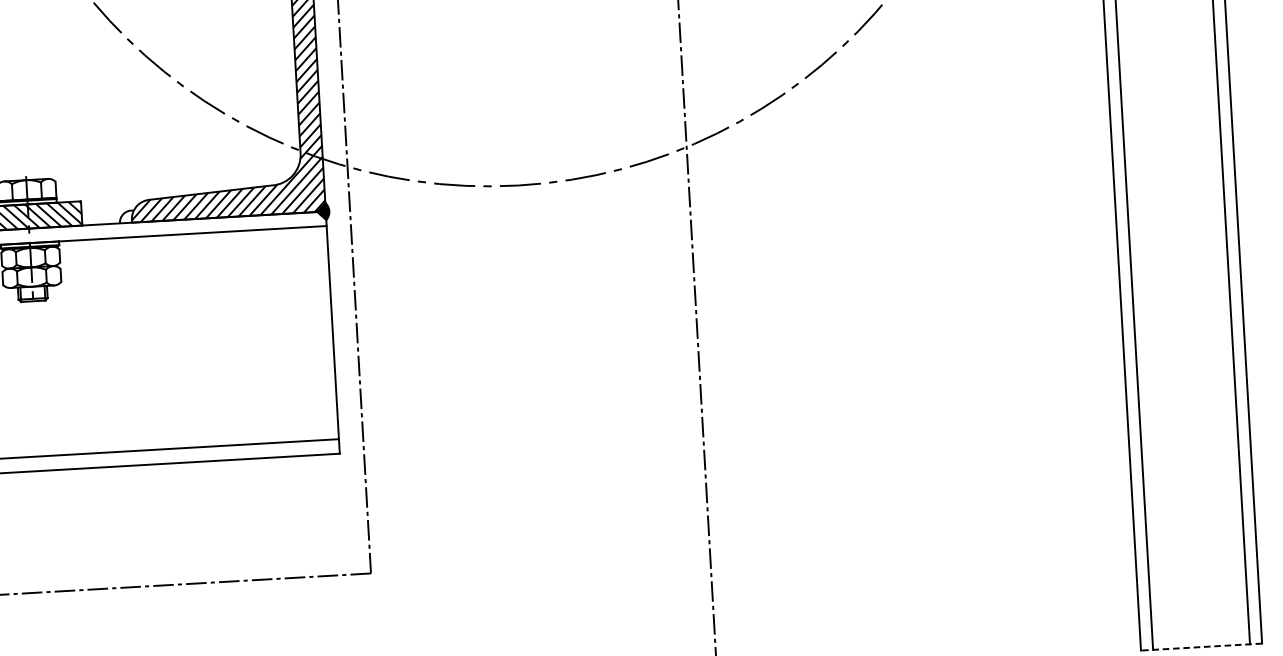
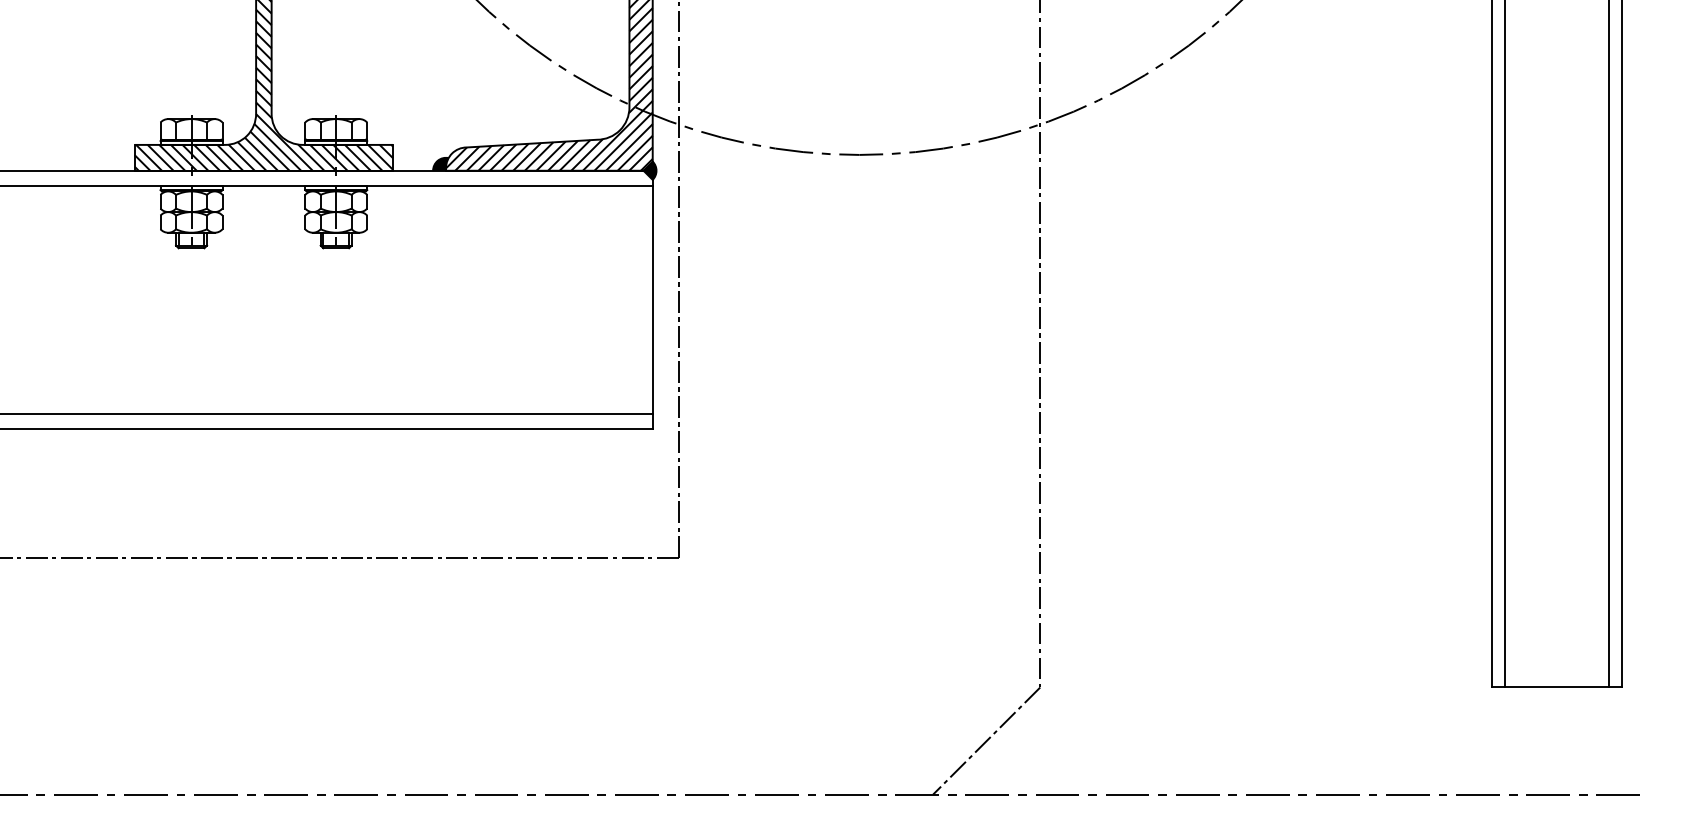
fill: (126, 216) -> (440, 163), added
line: (1201, 647) -> (1556, 687), dashed -> solid

